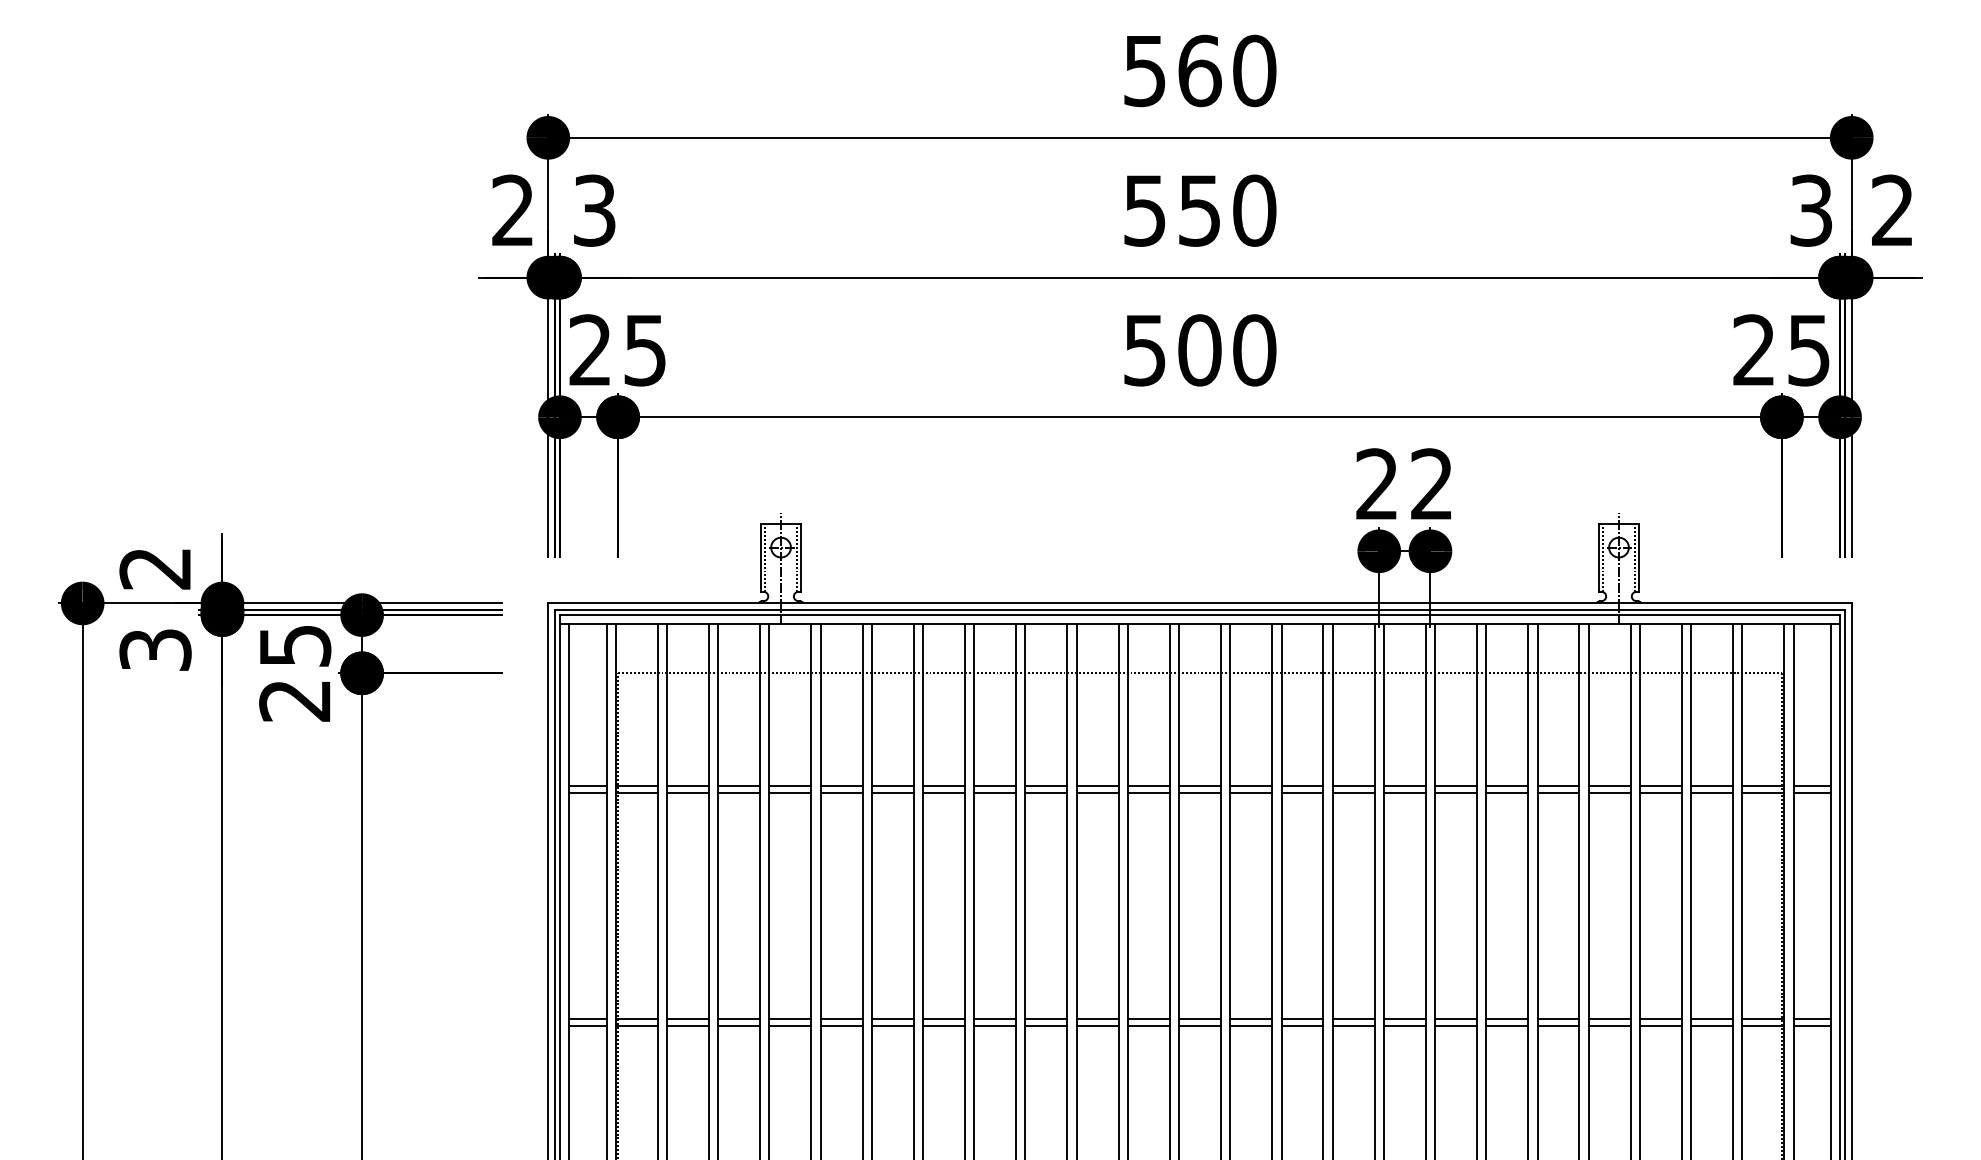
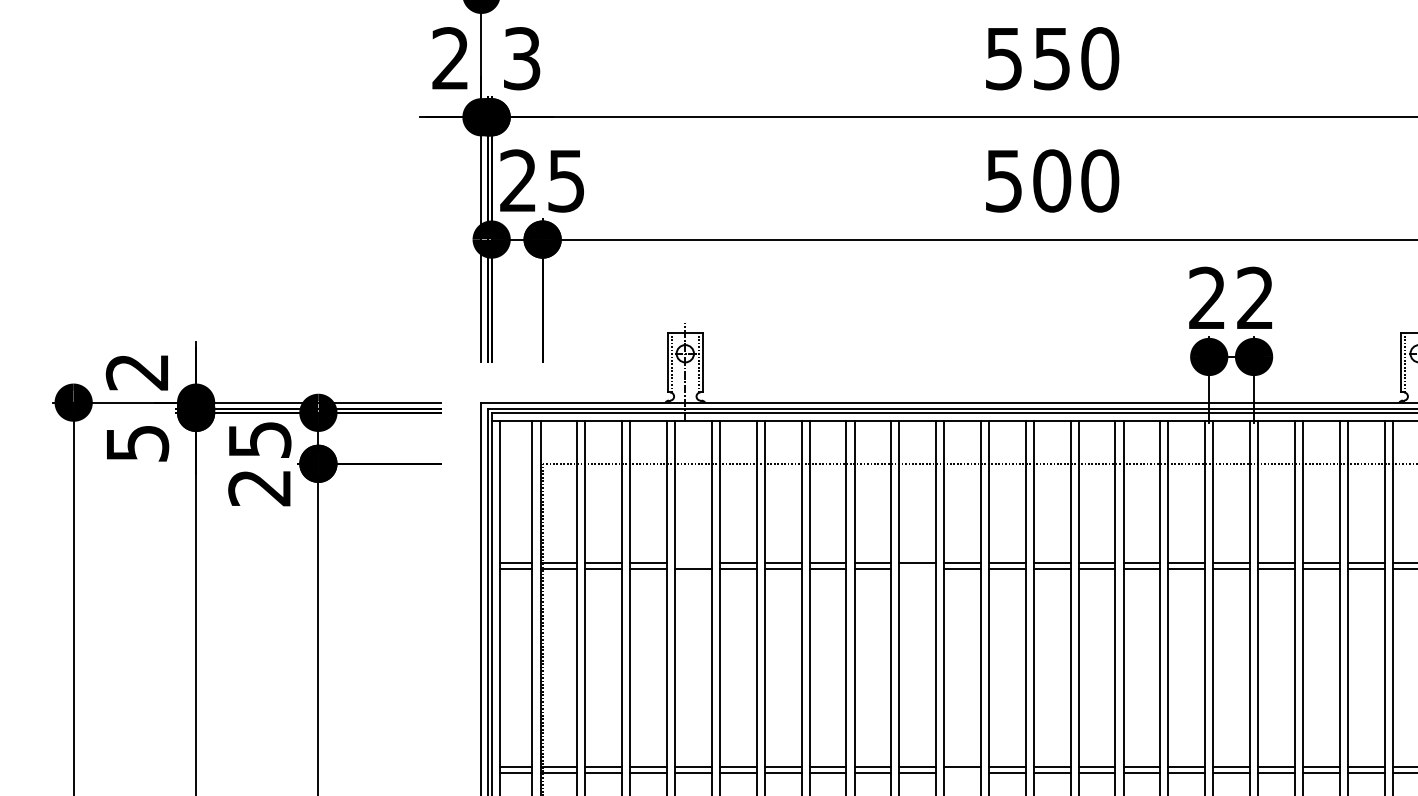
text: (155, 649) -> (137, 442), 3 -> 5
line: (790, 786) -> (693, 562), removed
line: (1046, 793) -> (917, 569), removed
line: (1097, 1025) -> (962, 772), removed

